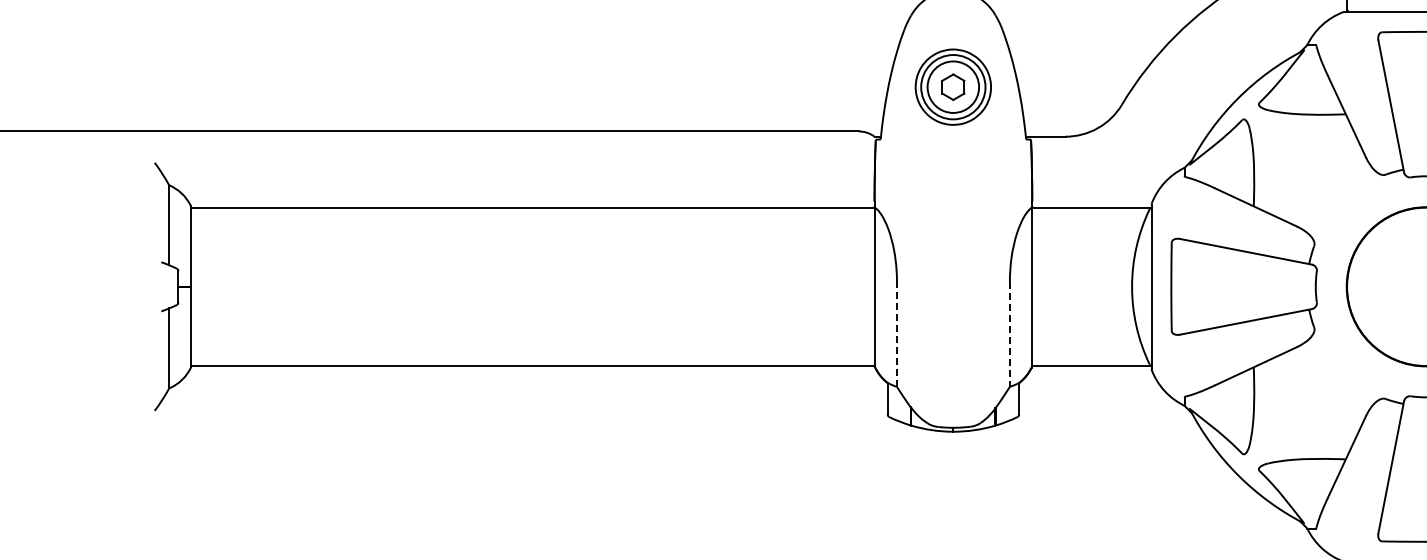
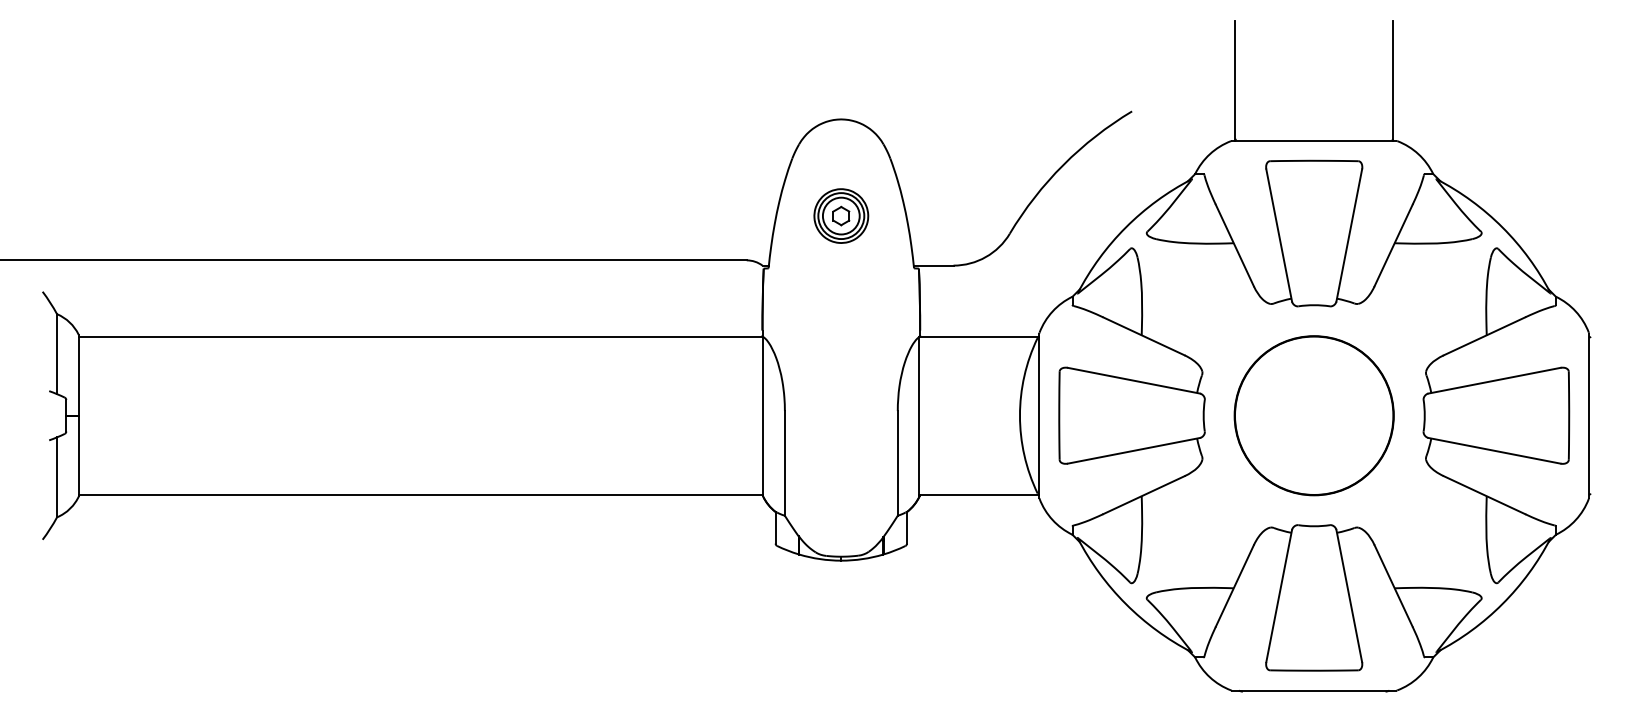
part: (953, 86) -> (841, 215), size x0.71
line: (896, 333) -> (784, 462), dashed -> solid
line: (1009, 334) -> (897, 463), dashed -> solid

